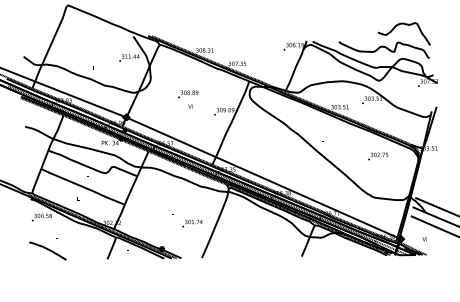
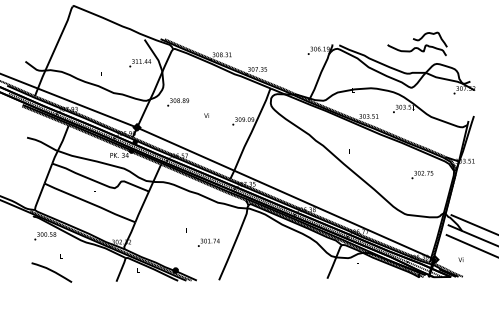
part: (384, 40) -> (417, 43), size x0.6
text: (188, 94) -> (178, 102), moved
text: (378, 156) -> (422, 175), moved

